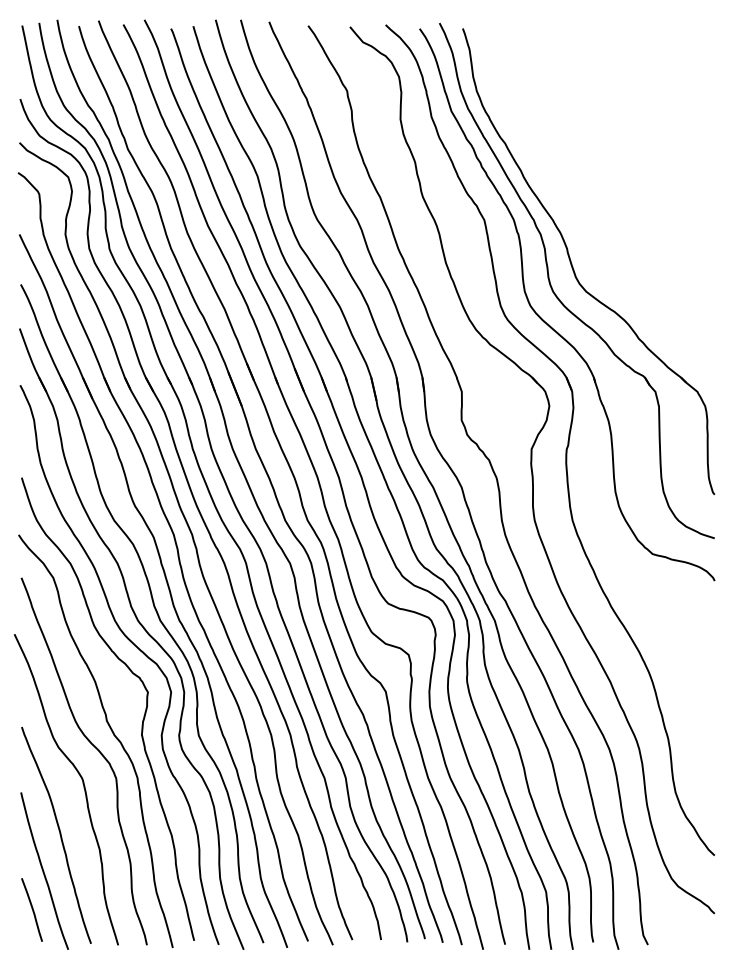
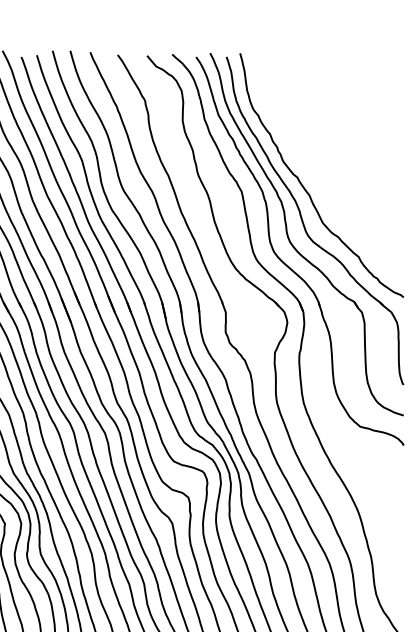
curve: (575, 216) -> (305, 189), added

